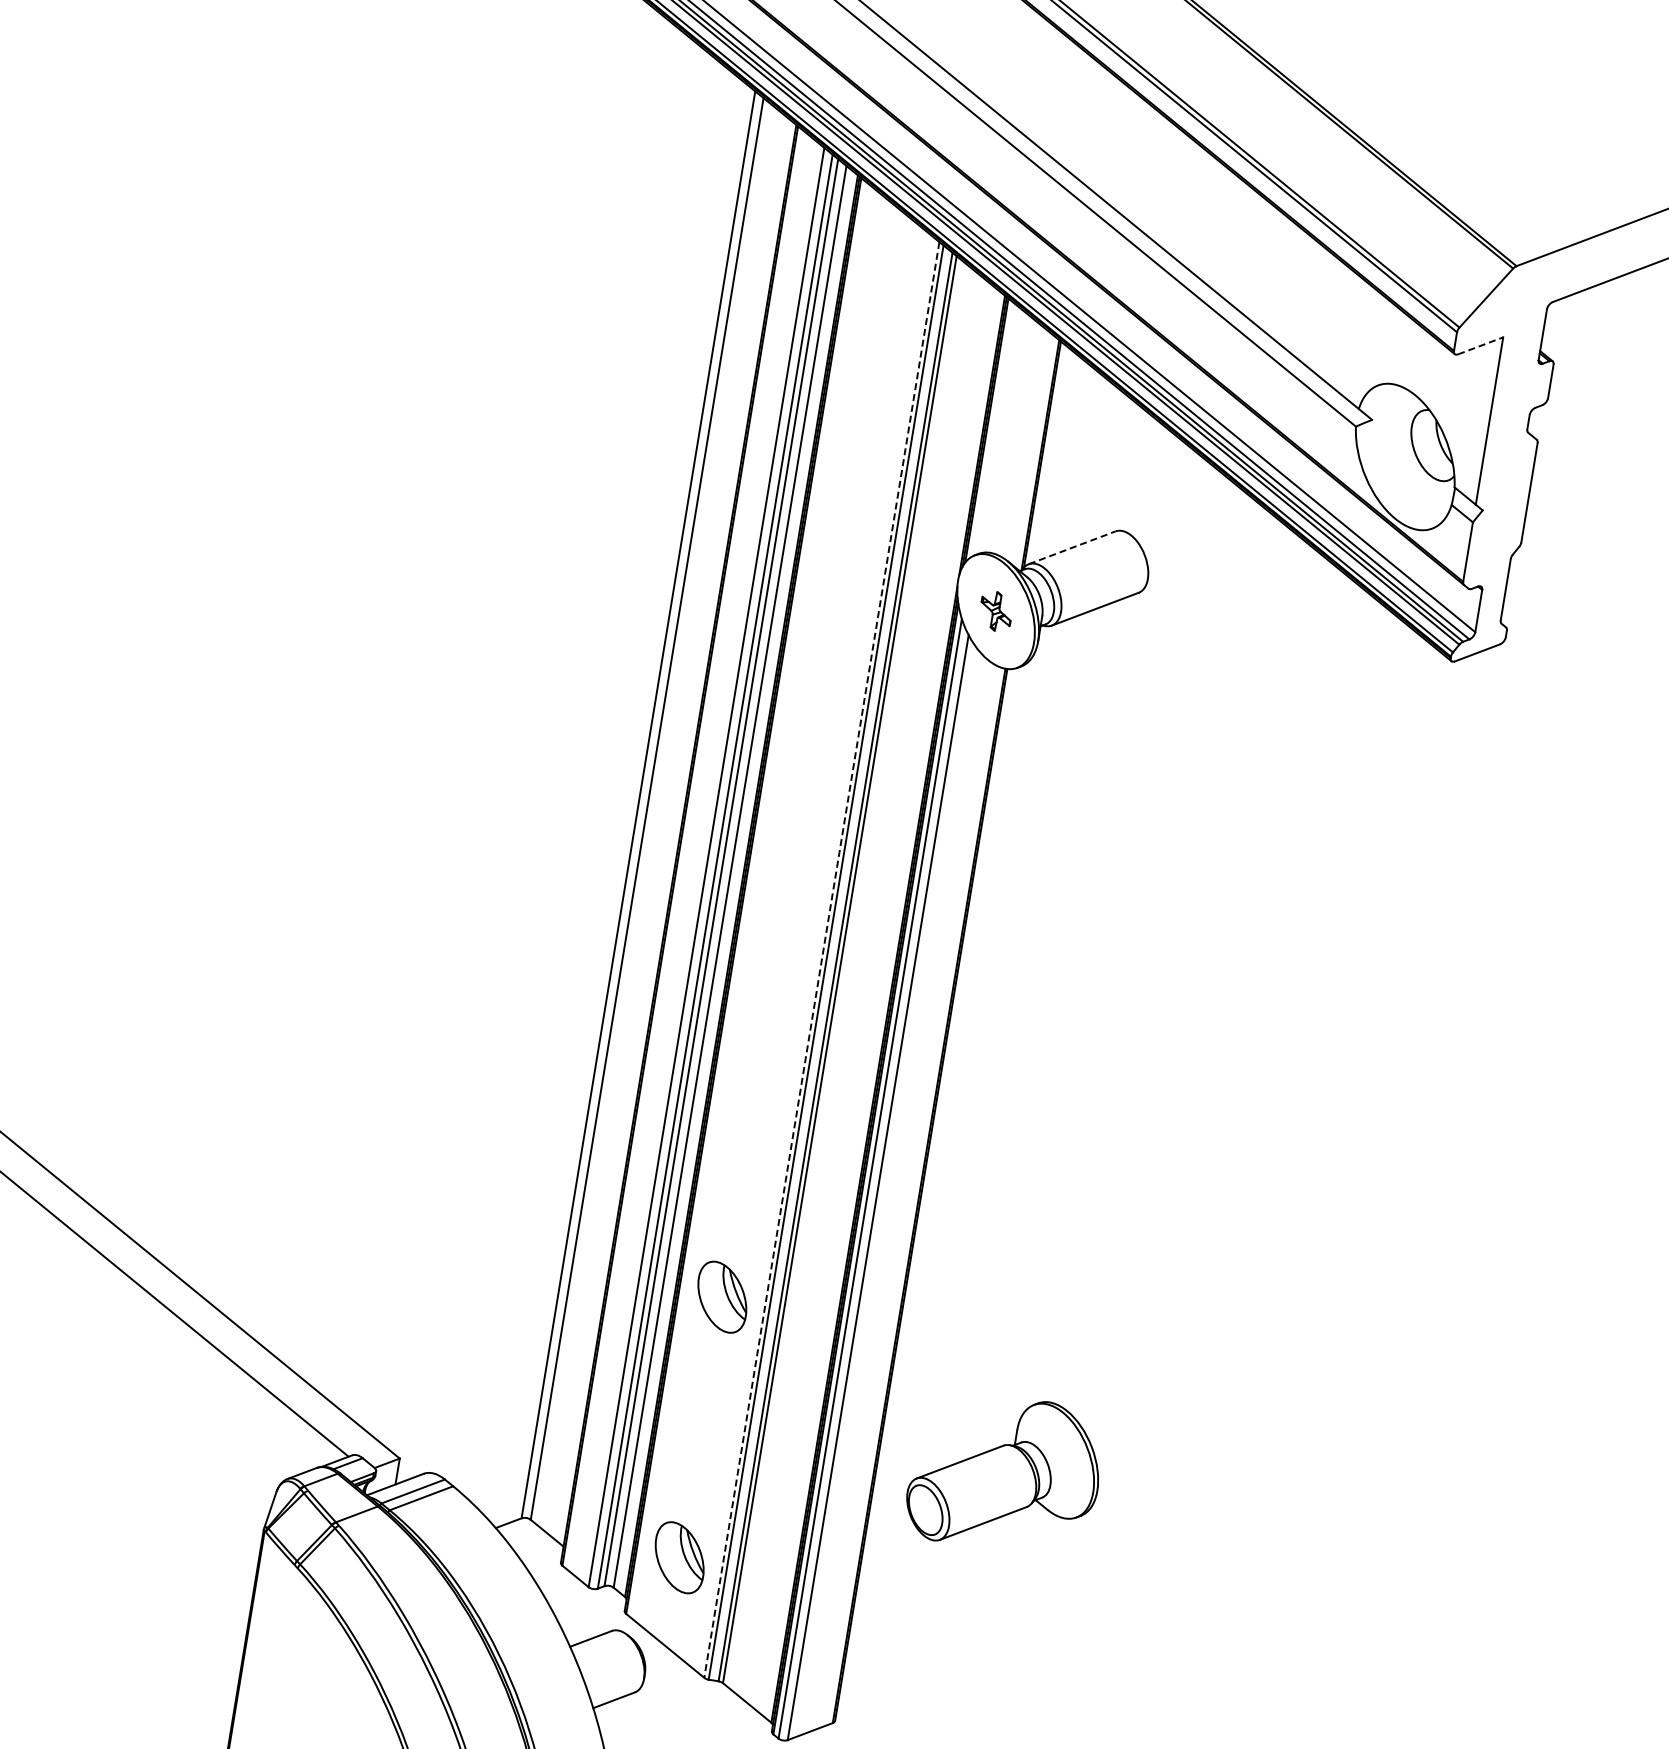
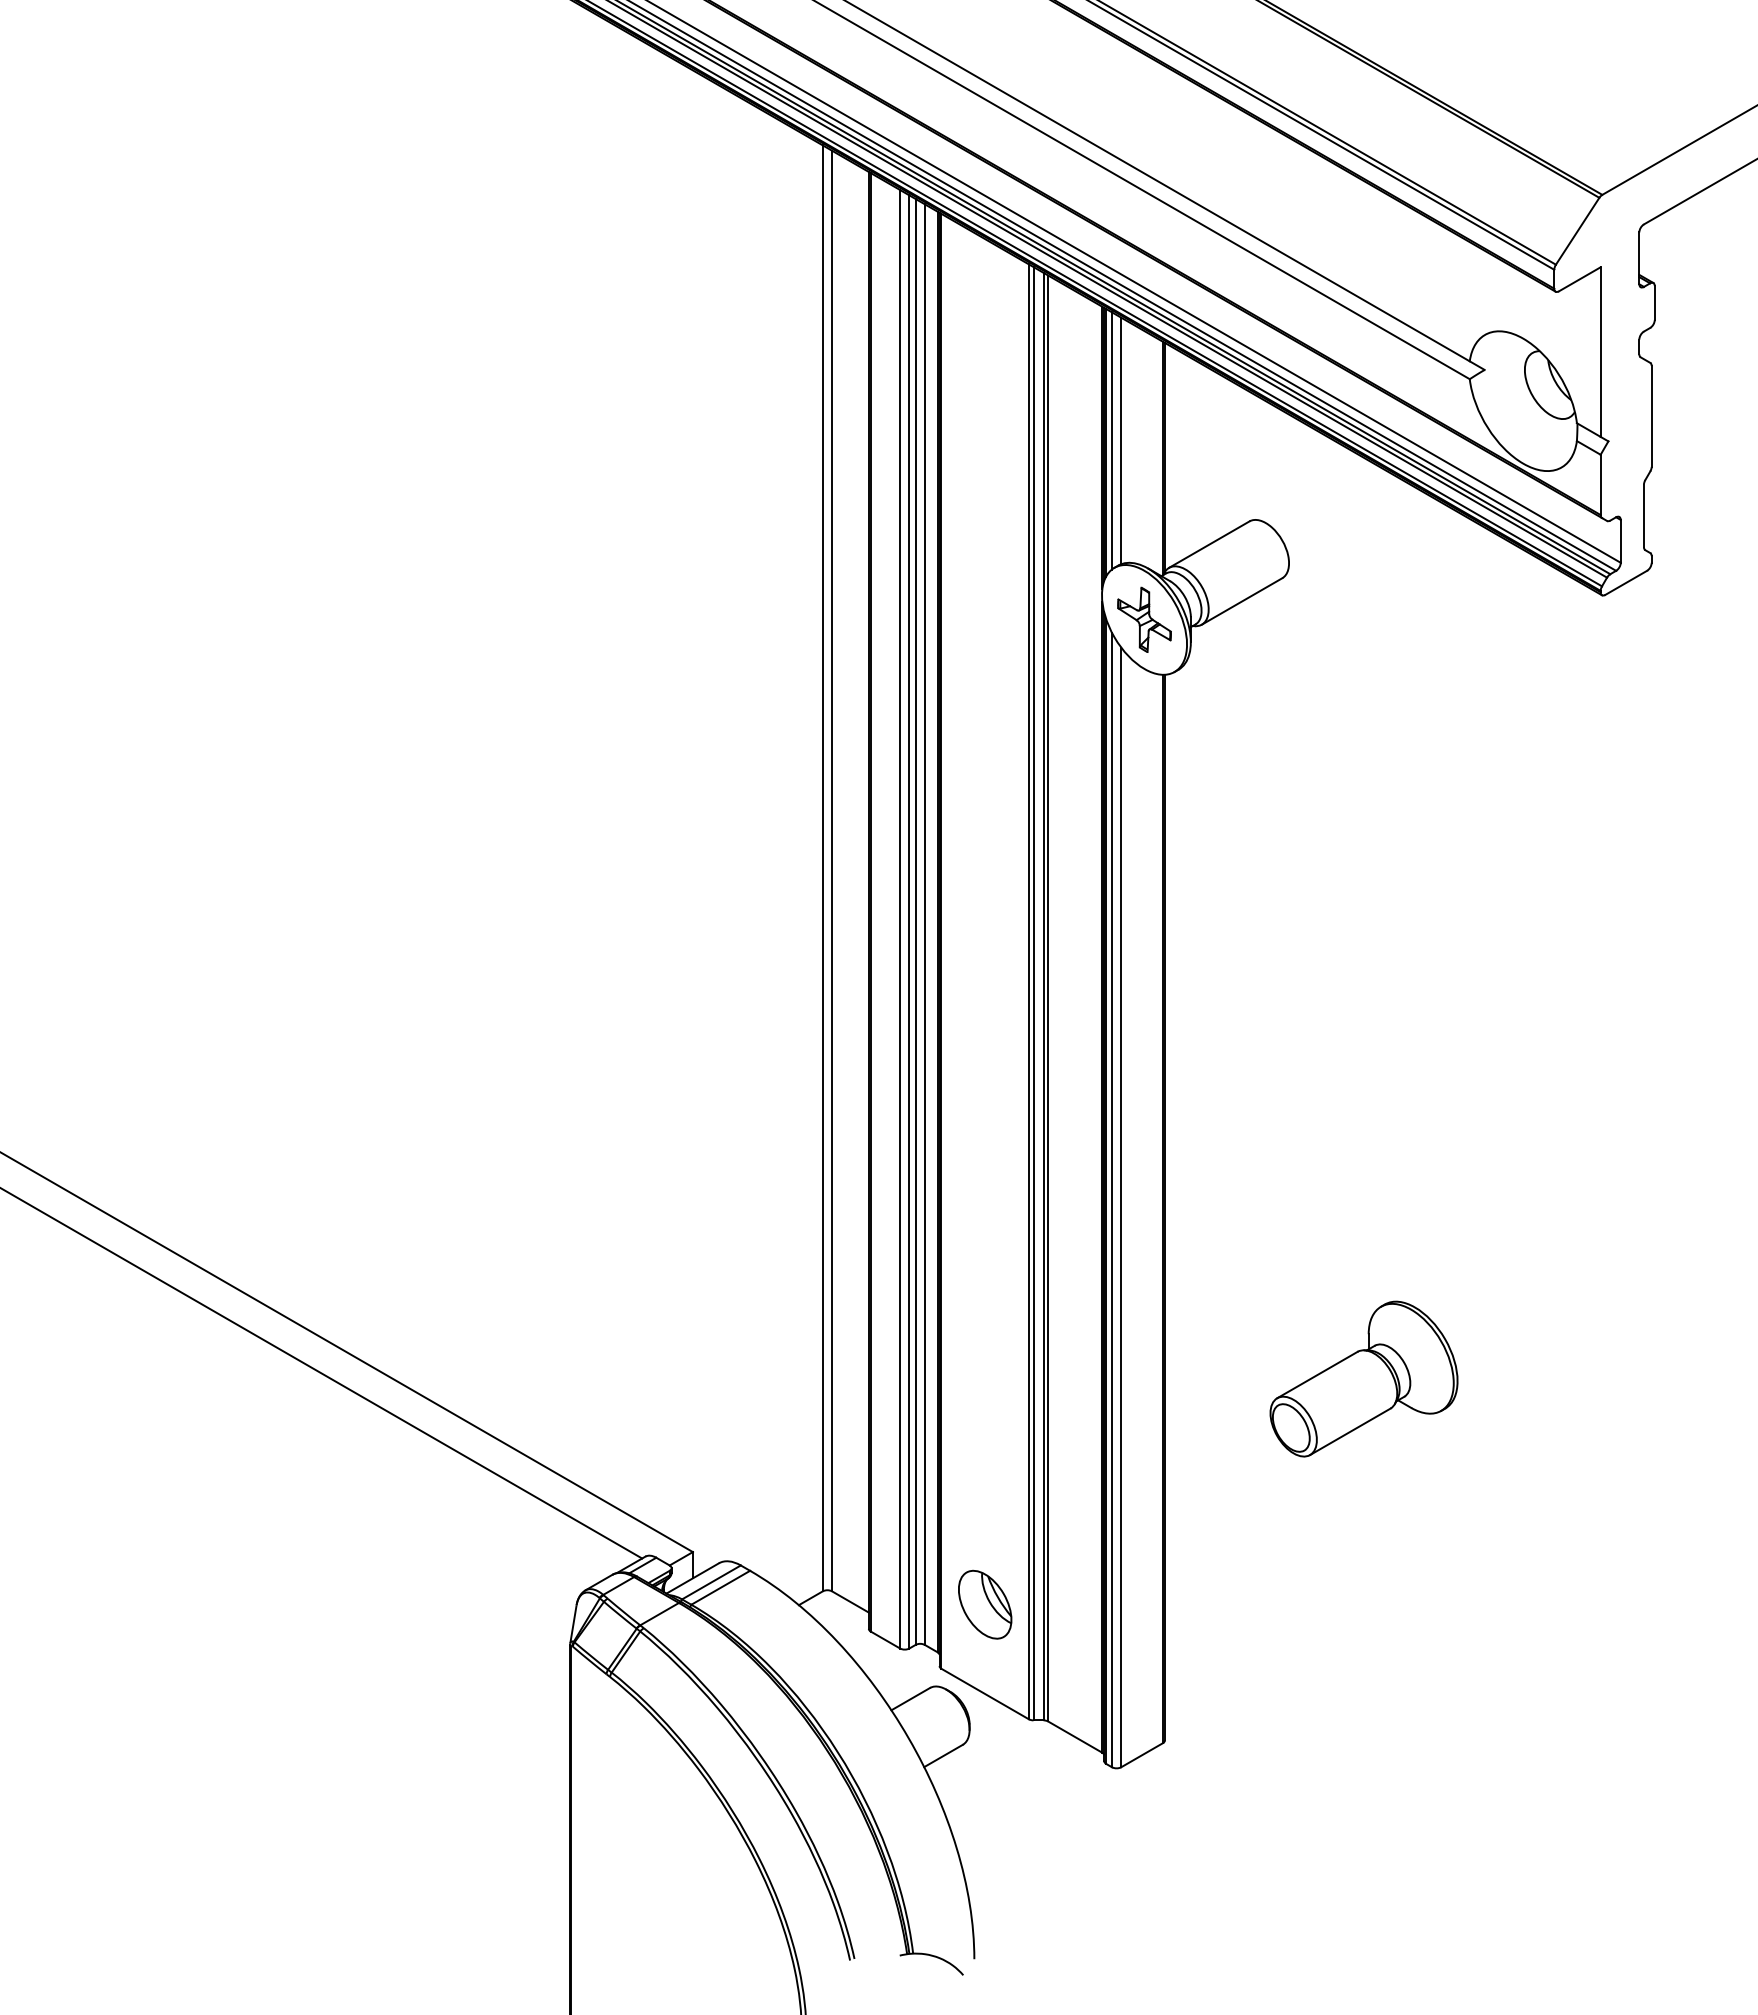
line: (1481, 346) -> (1580, 279), dashed -> solid
line: (992, 429) -> (1111, 440), added
line: (1002, 430) -> (1121, 440), added
line: (1072, 547) -> (1209, 544), dashed -> solid
part: (996, 611) -> (1144, 619), size x1.67
line: (821, 960) -> (1028, 992), dashed -> solid
part: (722, 1297) -> (985, 1340), removed
part: (1004, 1472) -> (1363, 1378), moved

